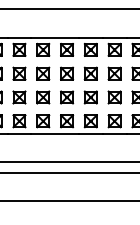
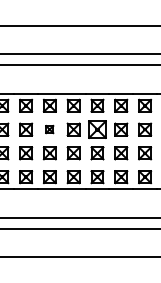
part: (42, 73) -> (49, 129), size x0.6
part: (90, 73) -> (97, 129), size x1.4

